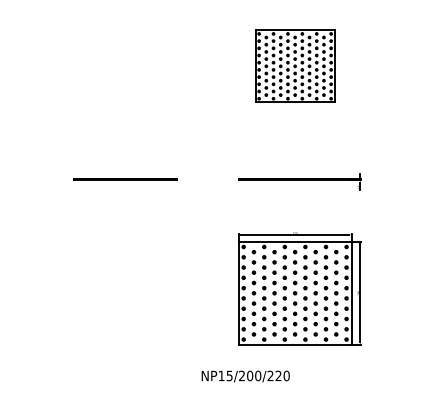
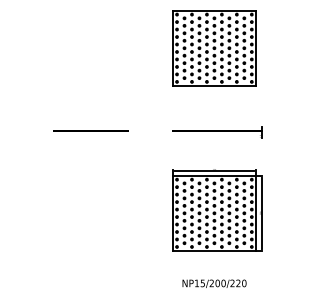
part: (295, 66) -> (214, 48), size x1.43
text: (245, 376) -> (214, 283), moved

